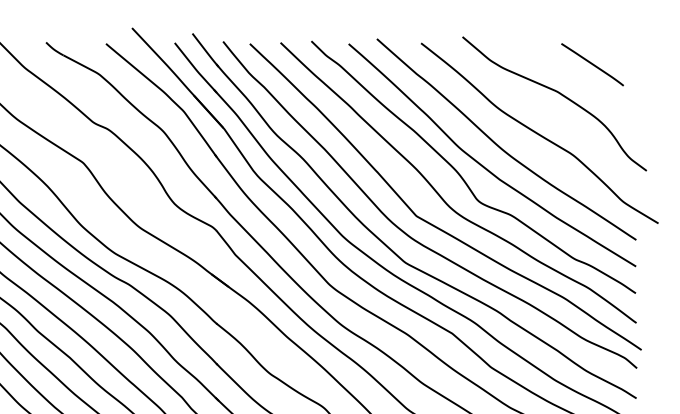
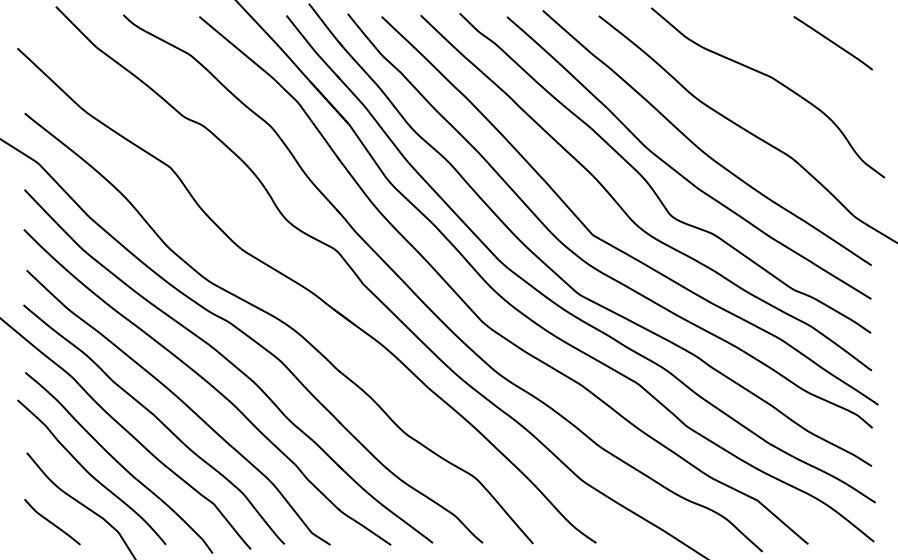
line: (592, 64) -> (832, 43), moved

